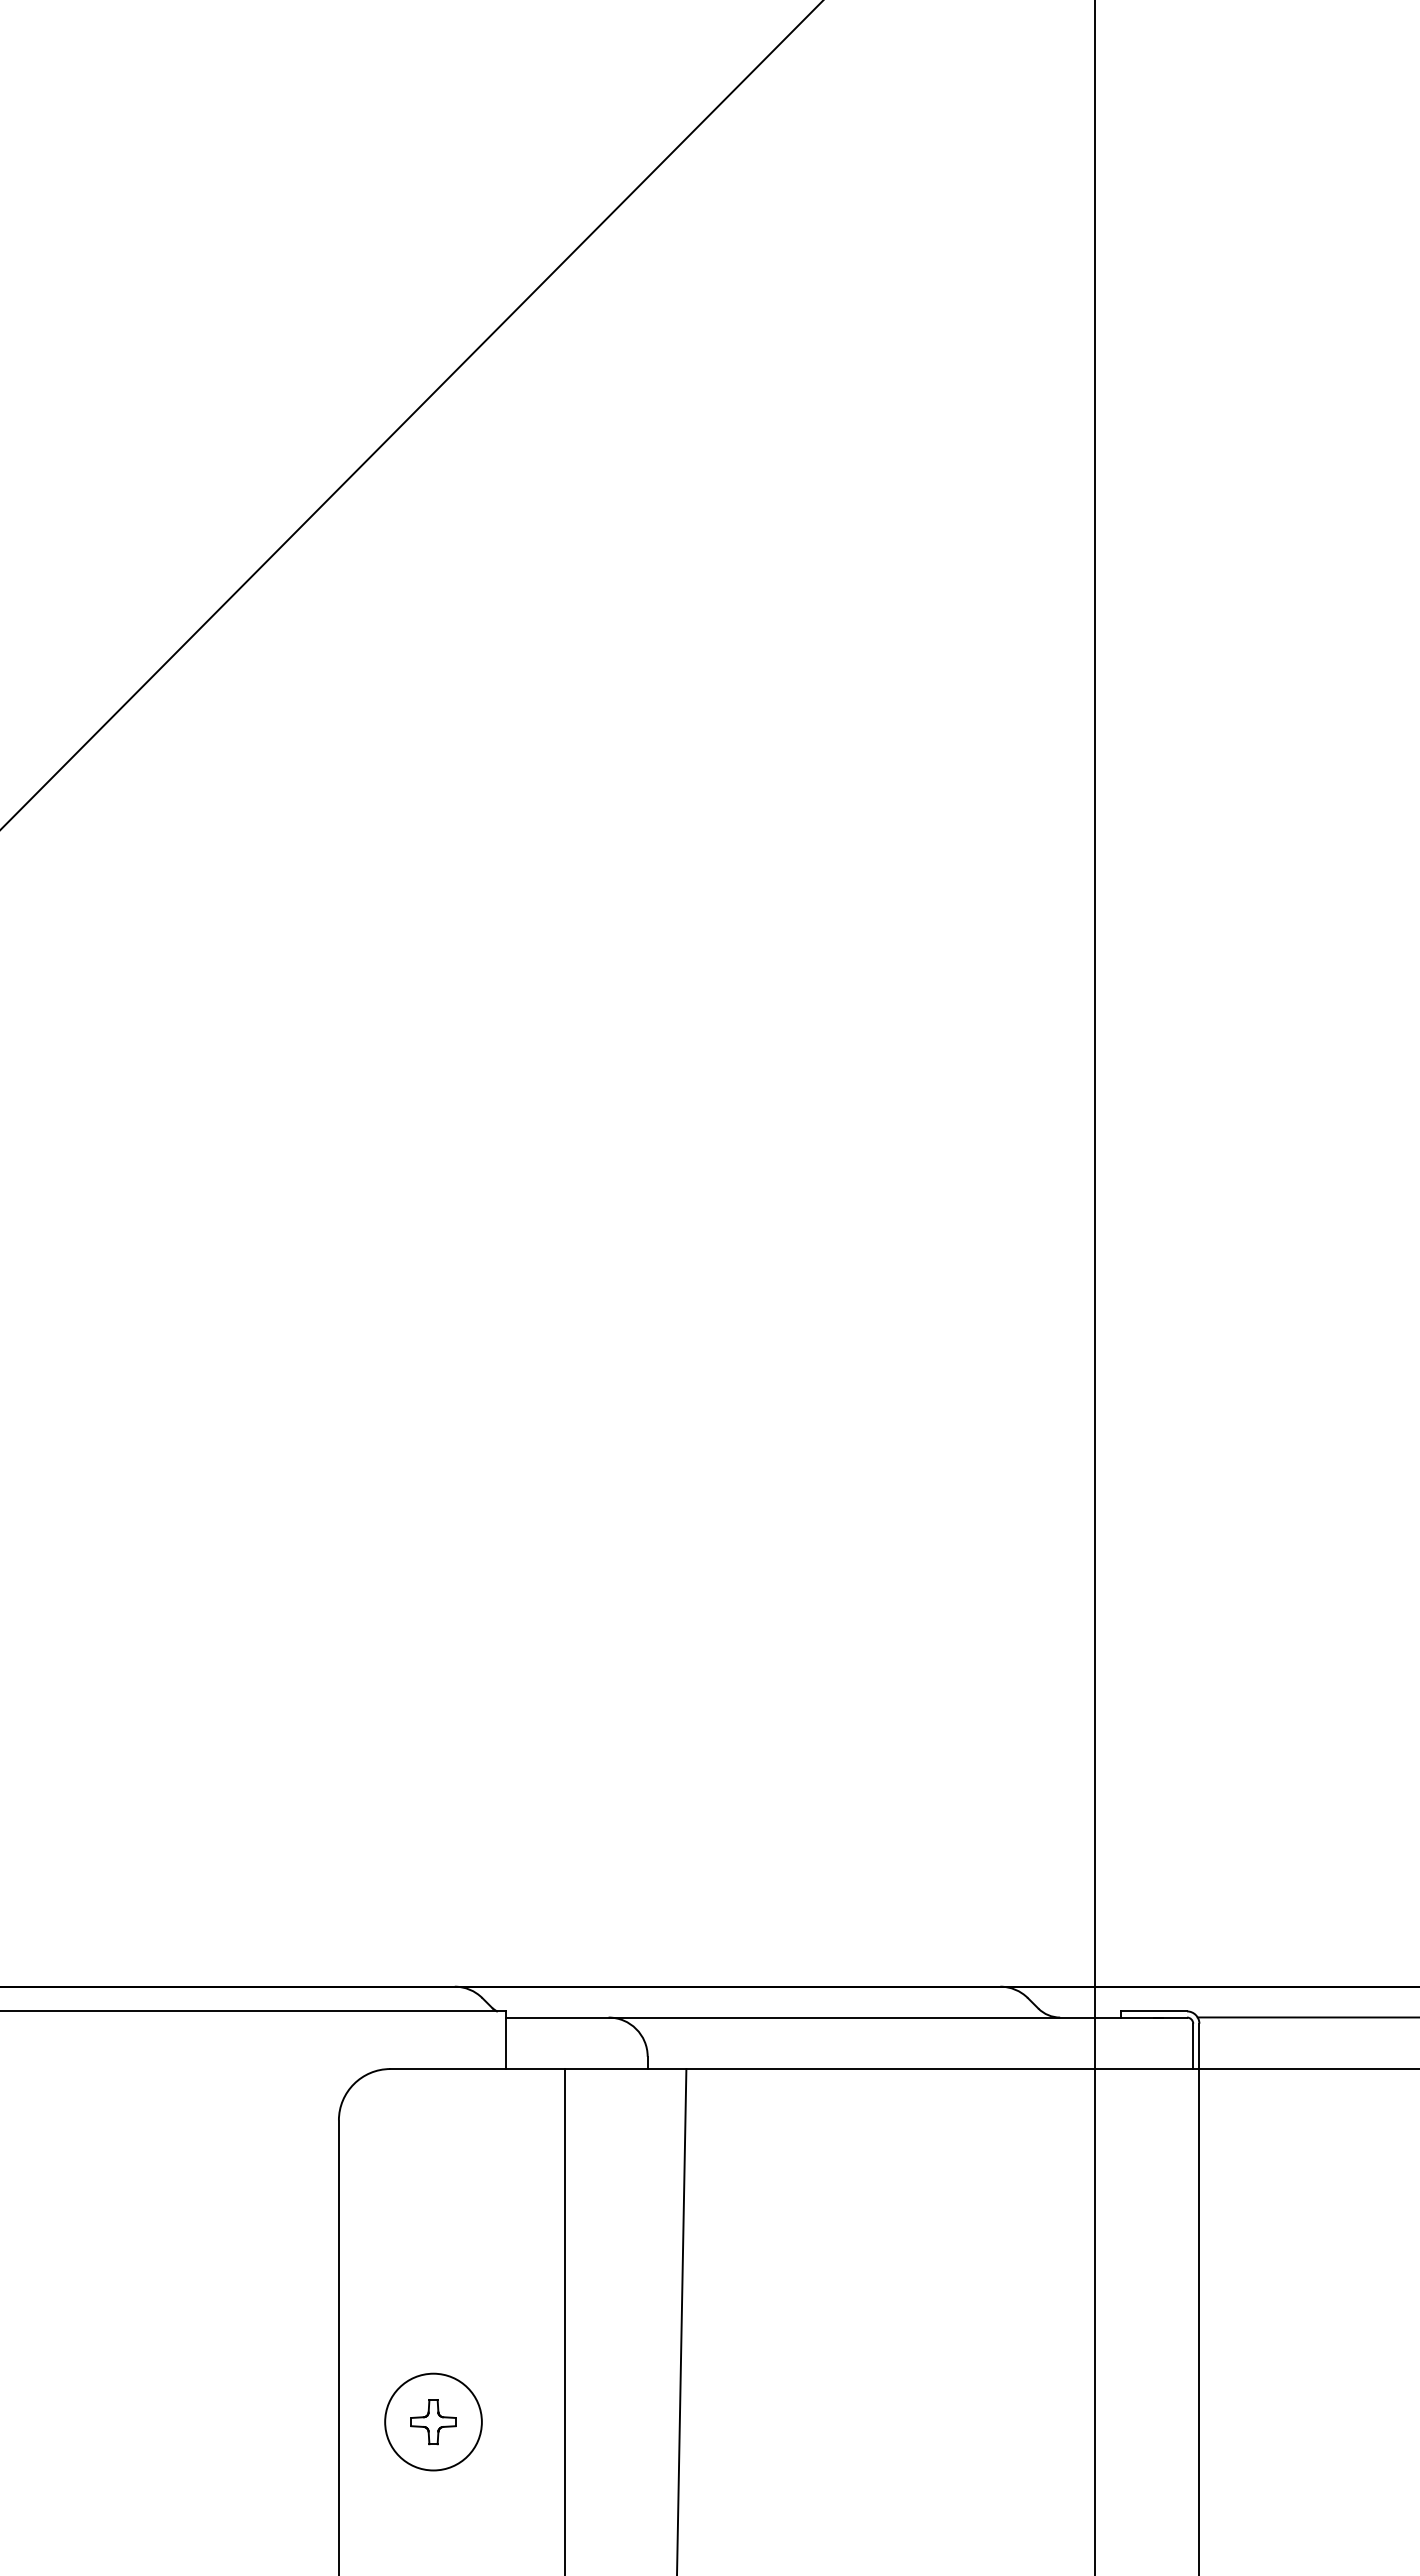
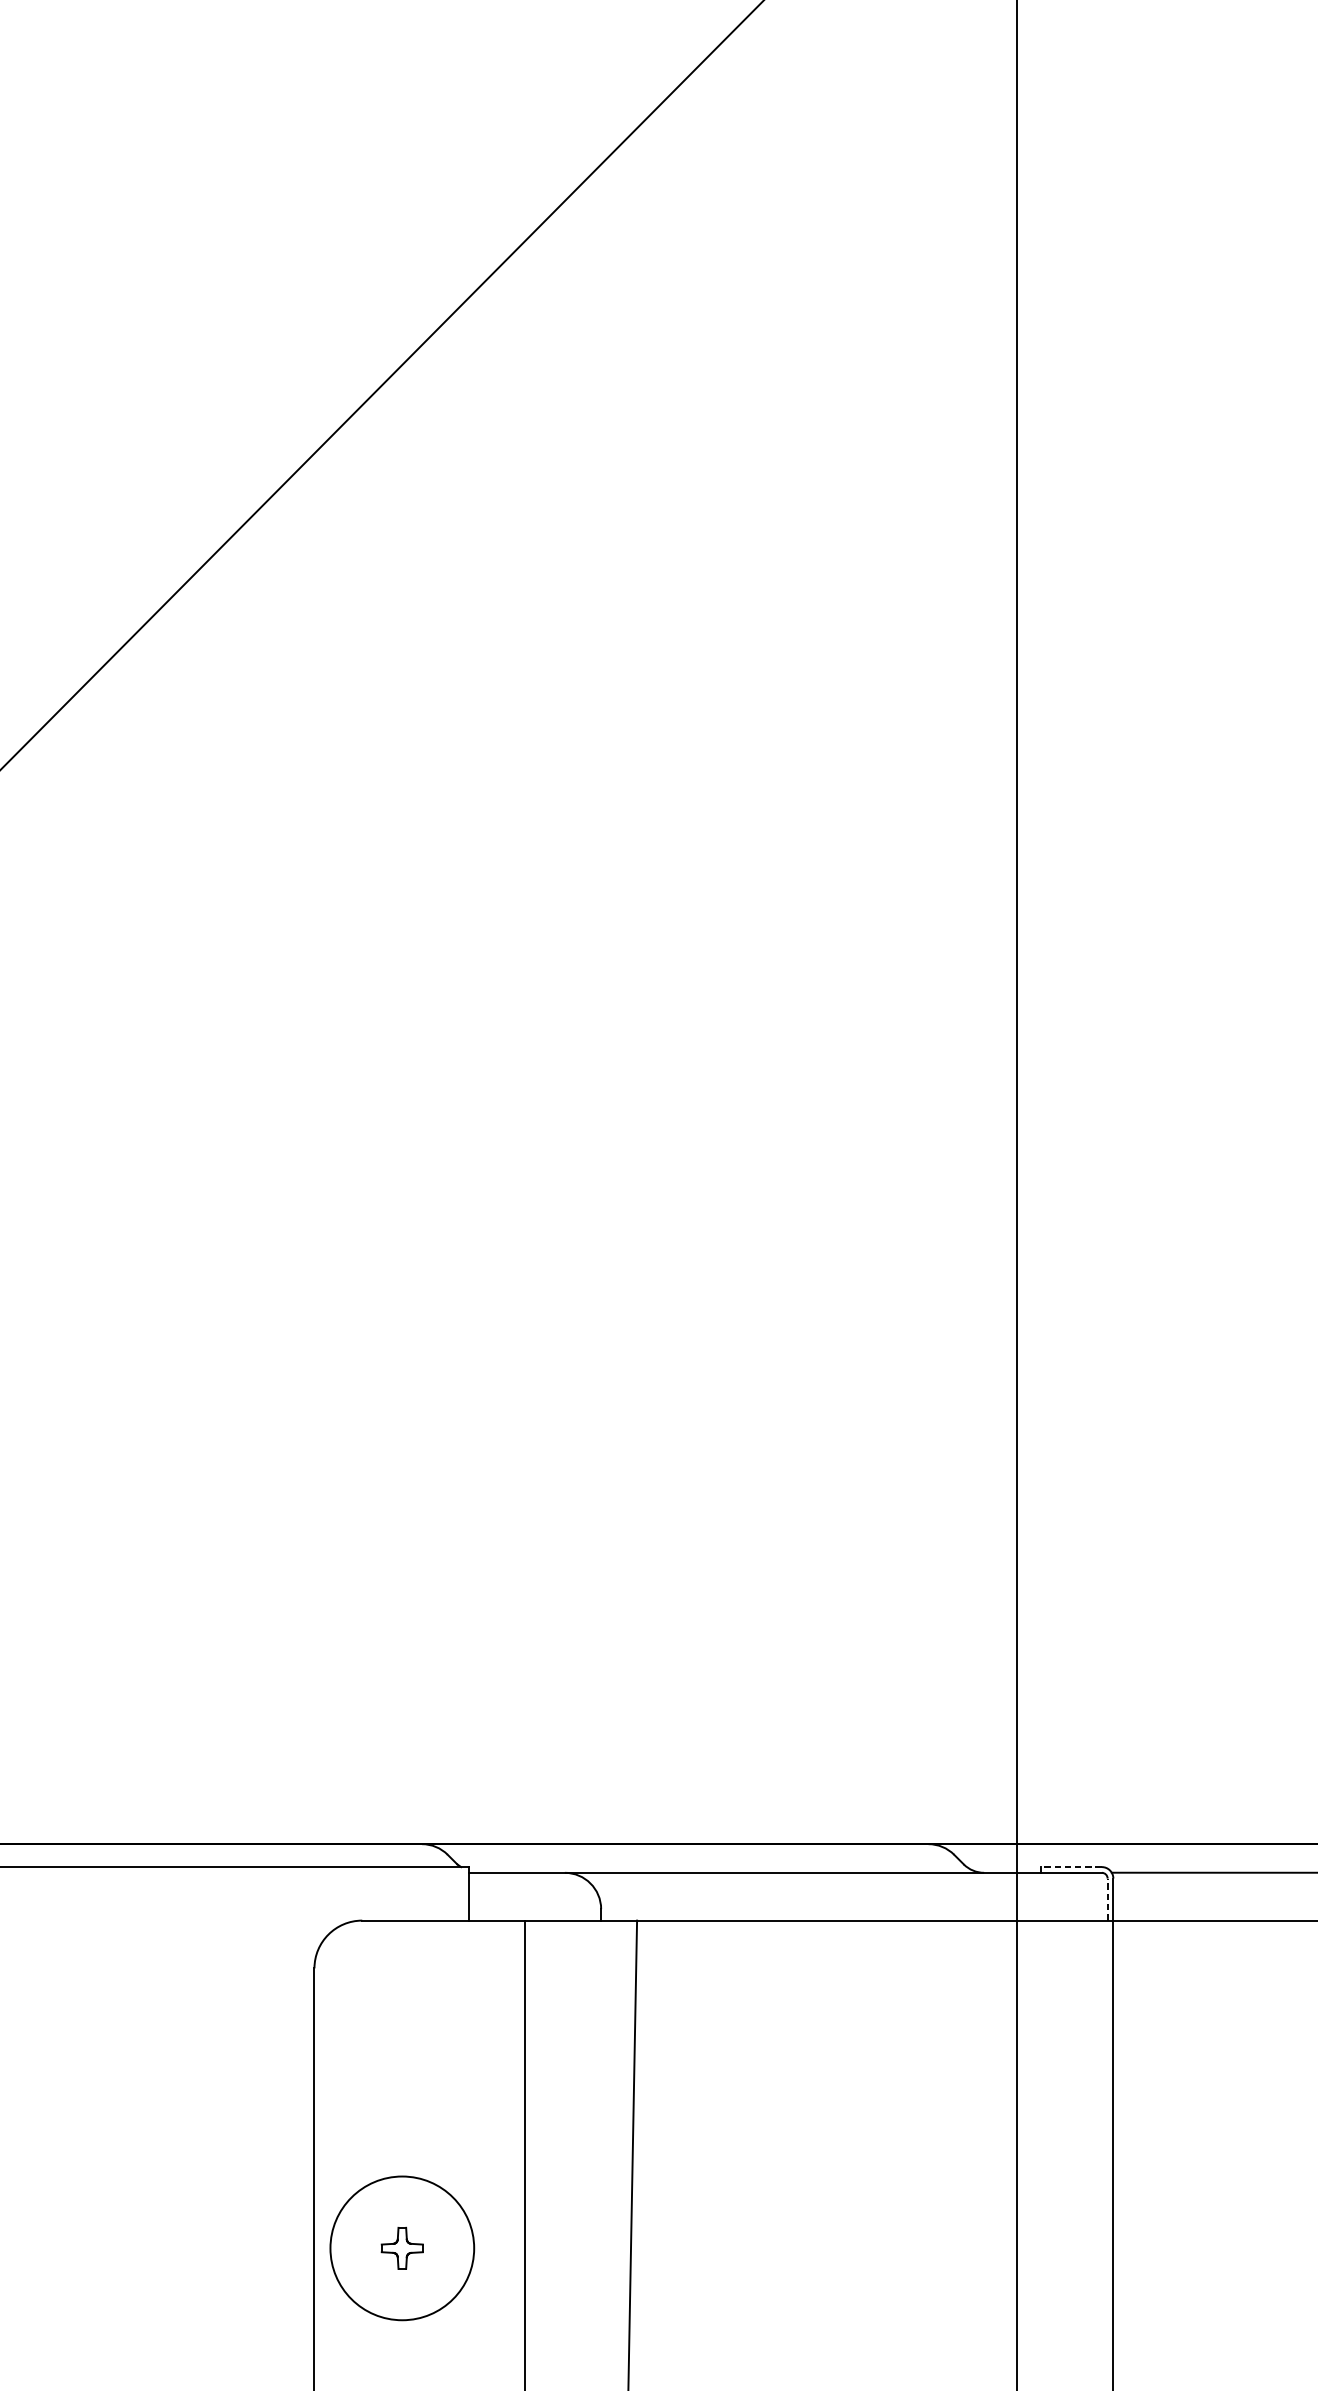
line: (1154, 2011) -> (1071, 1867), solid -> dashed
line: (1193, 2046) -> (1107, 1899), solid -> dashed
circle: (433, 2421) -> (402, 2247), size x1.6

